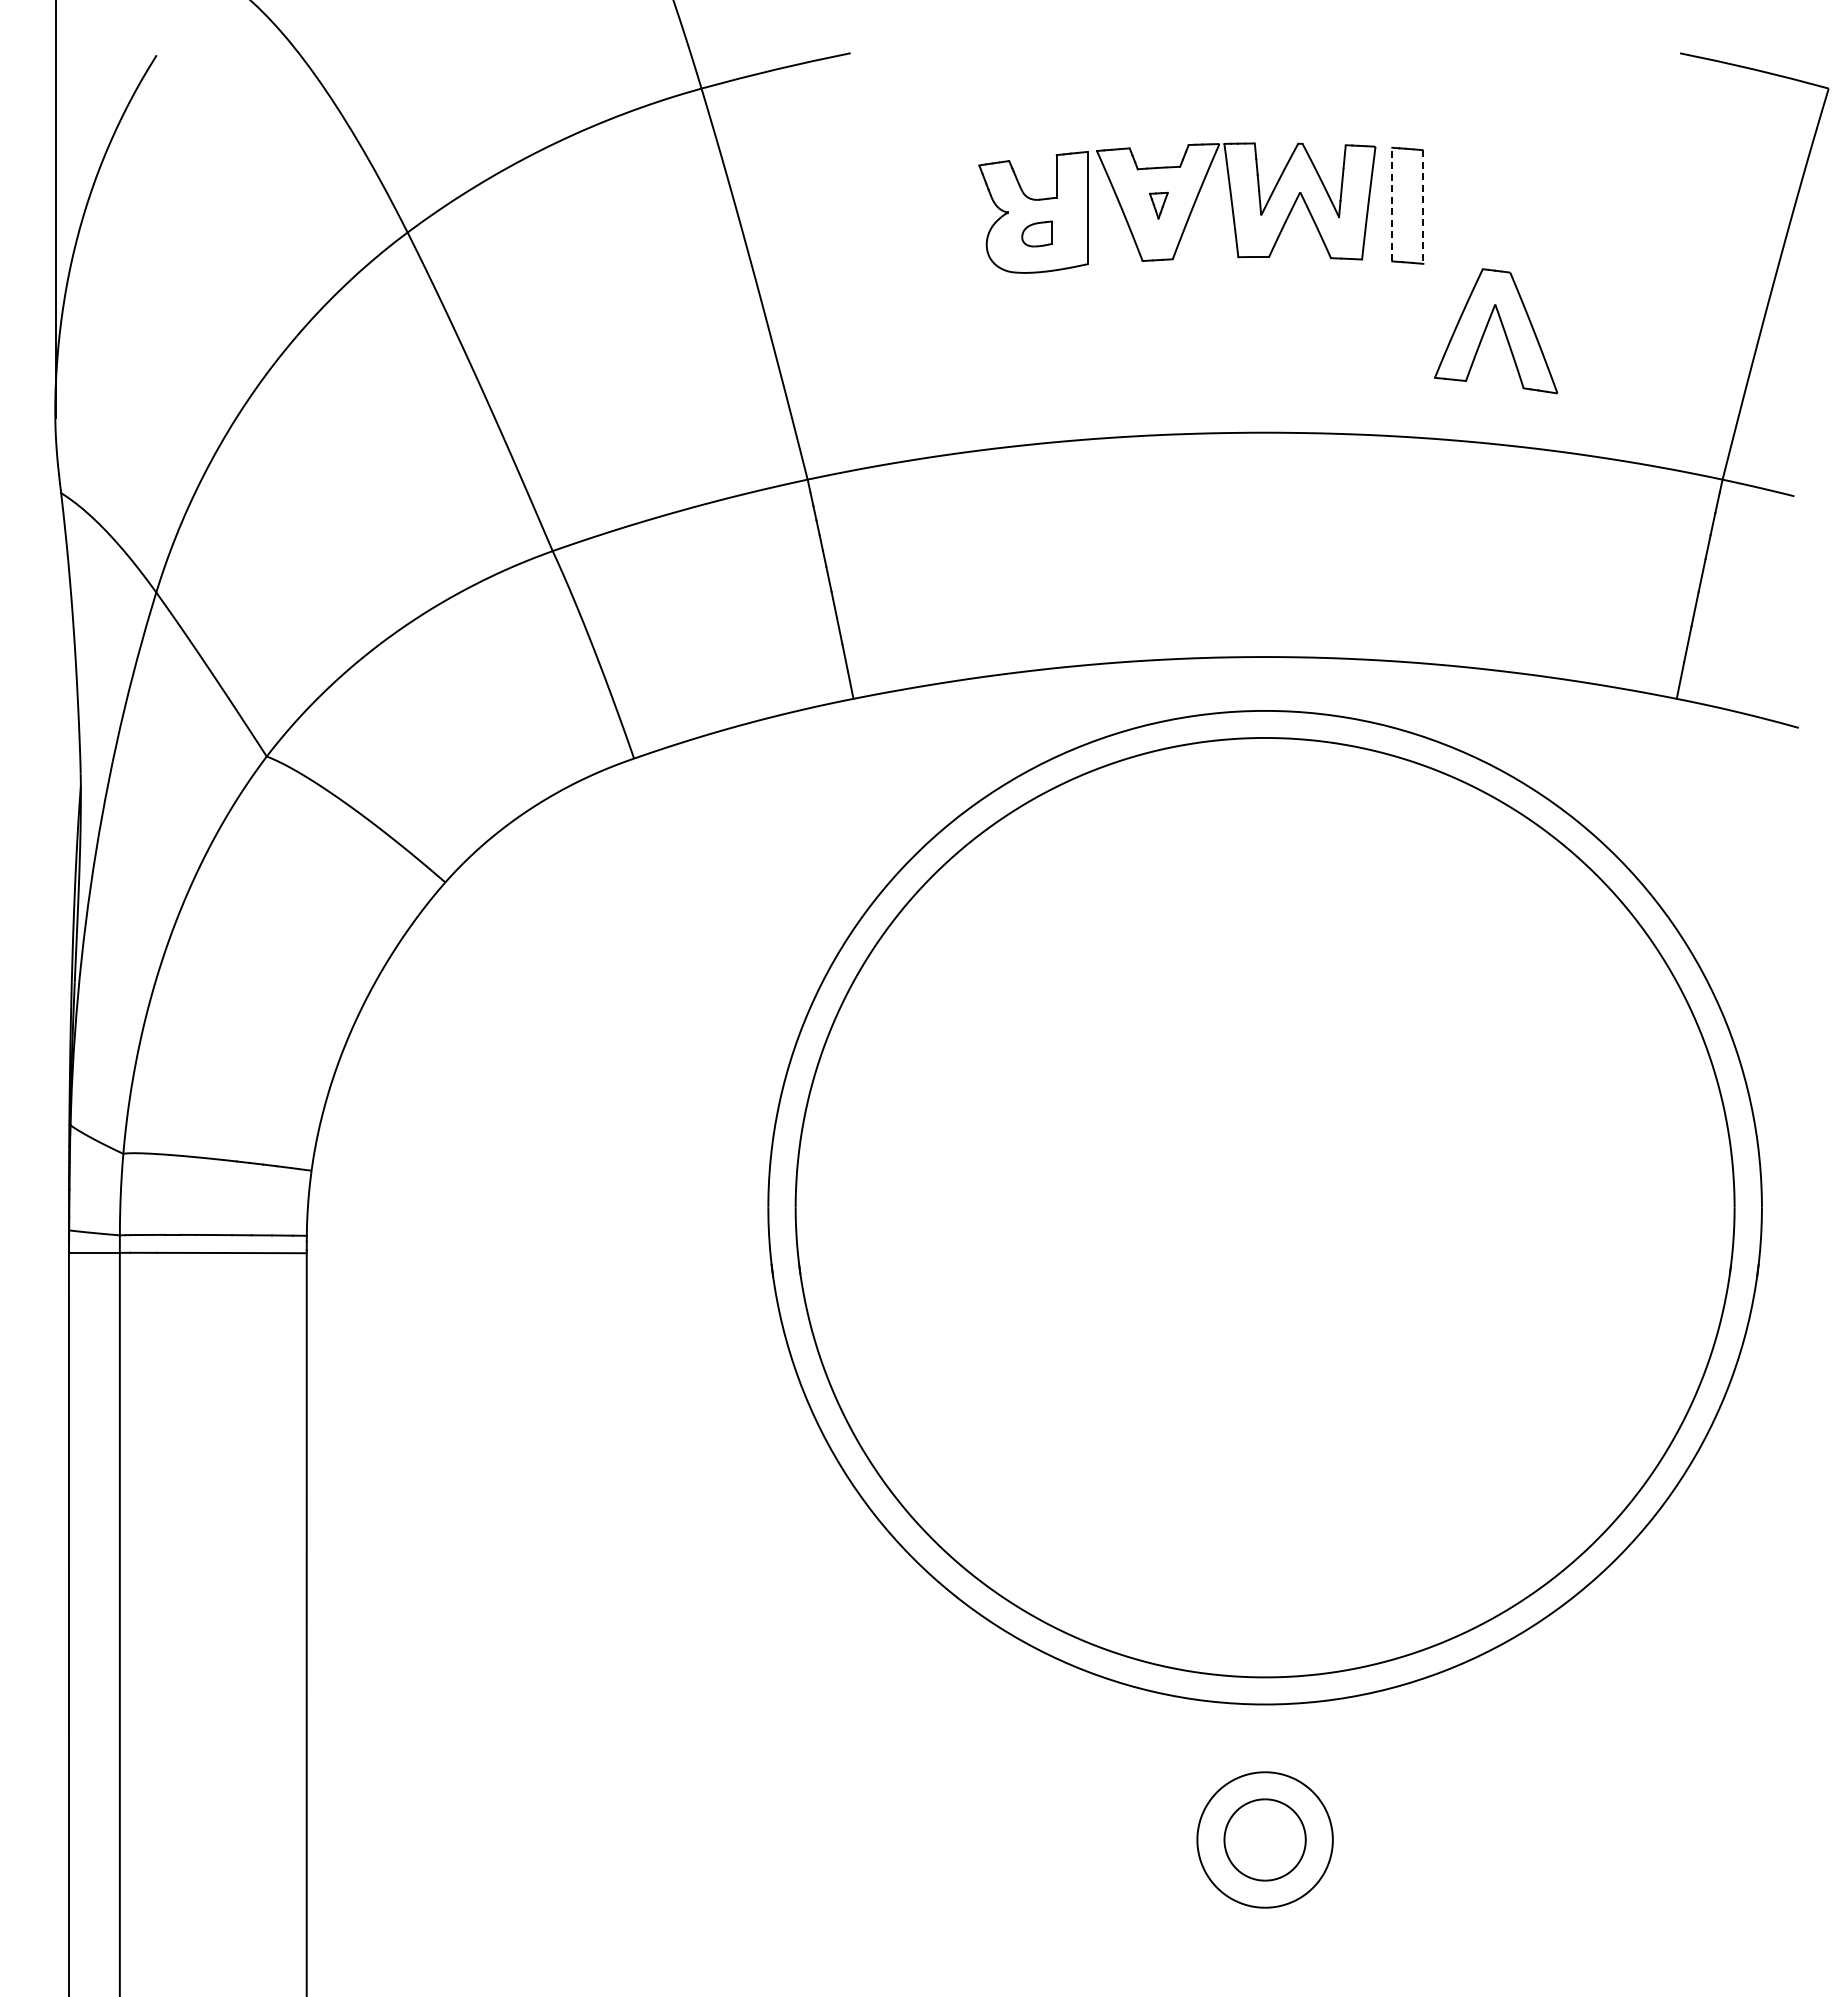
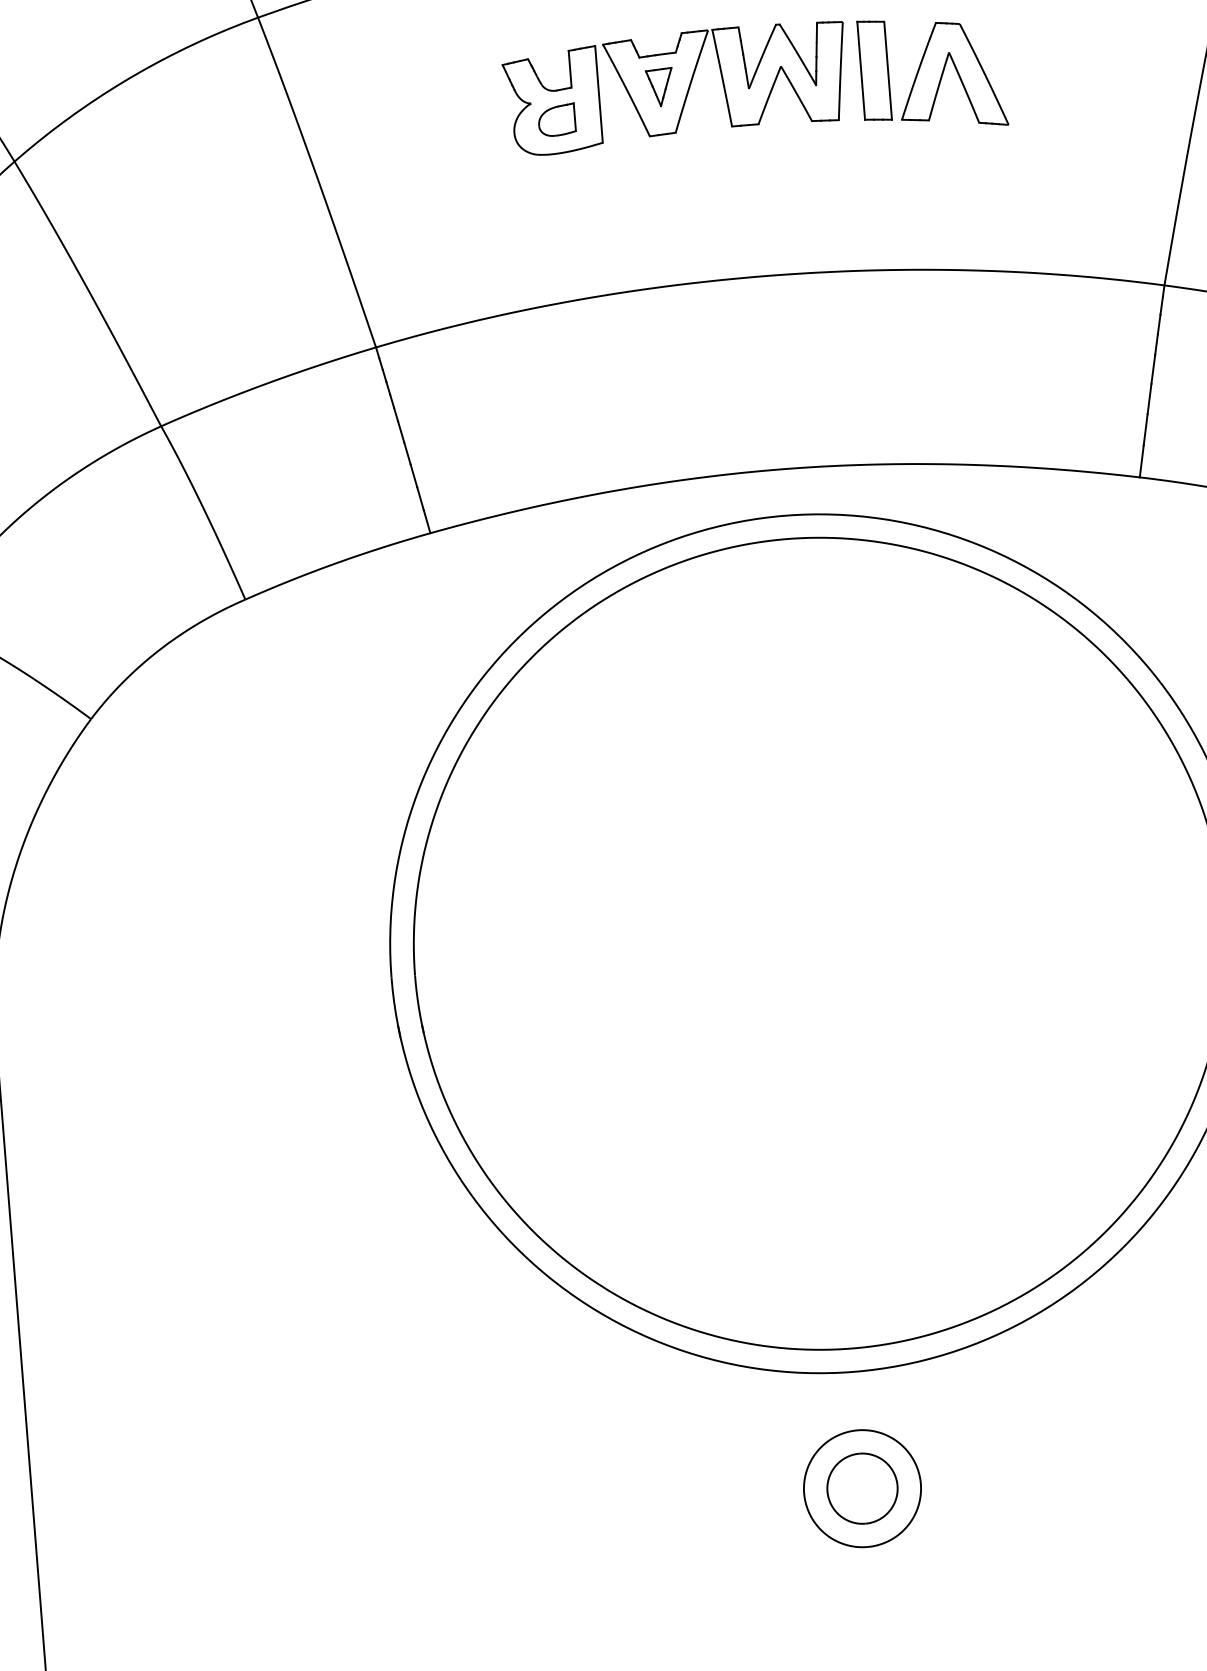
line: (1392, 204) -> (861, 70), dashed -> solid
part: (1158, 205) -> (659, 87), size x1.67
line: (1423, 207) -> (888, 71), dashed -> solid
part: (1036, 233) -> (556, 119), size x1.43
part: (1502, 328) -> (956, 72), moved

